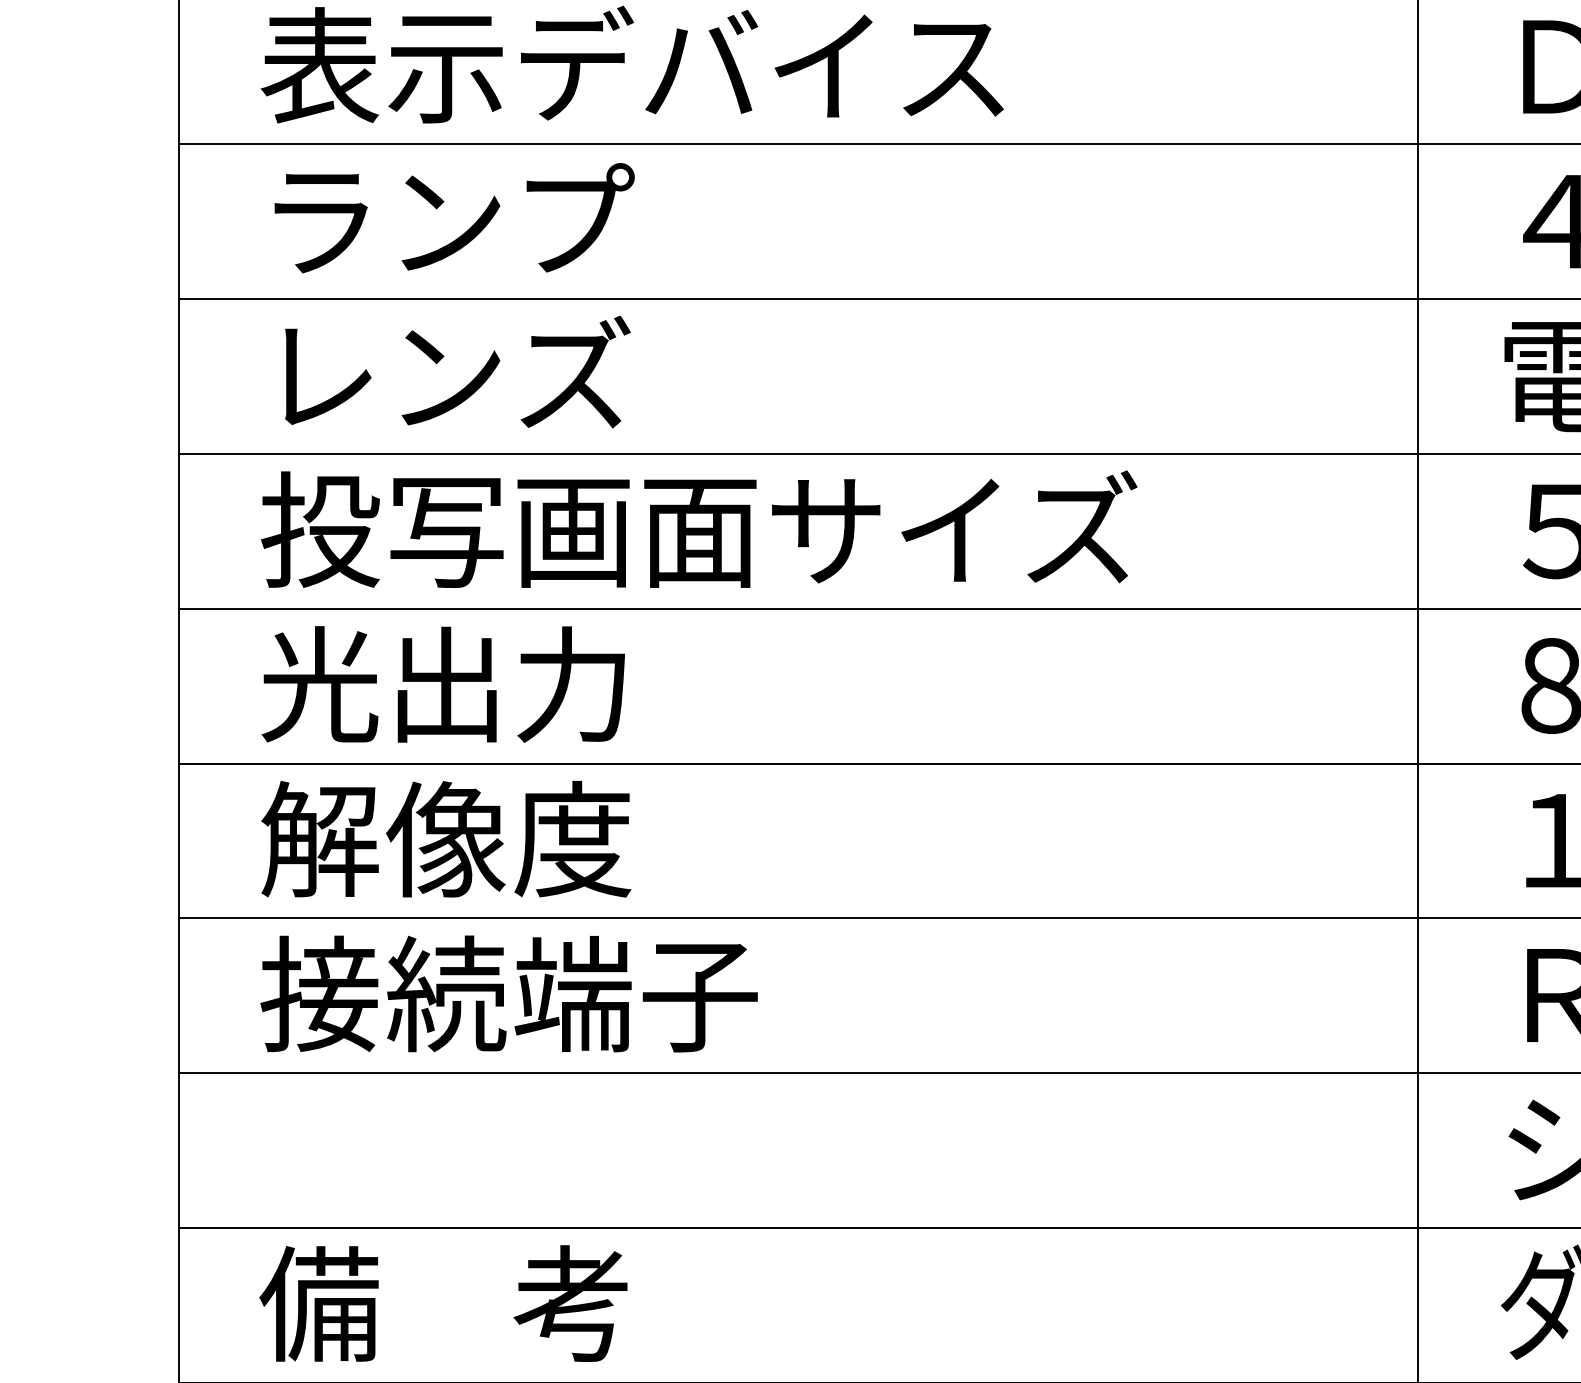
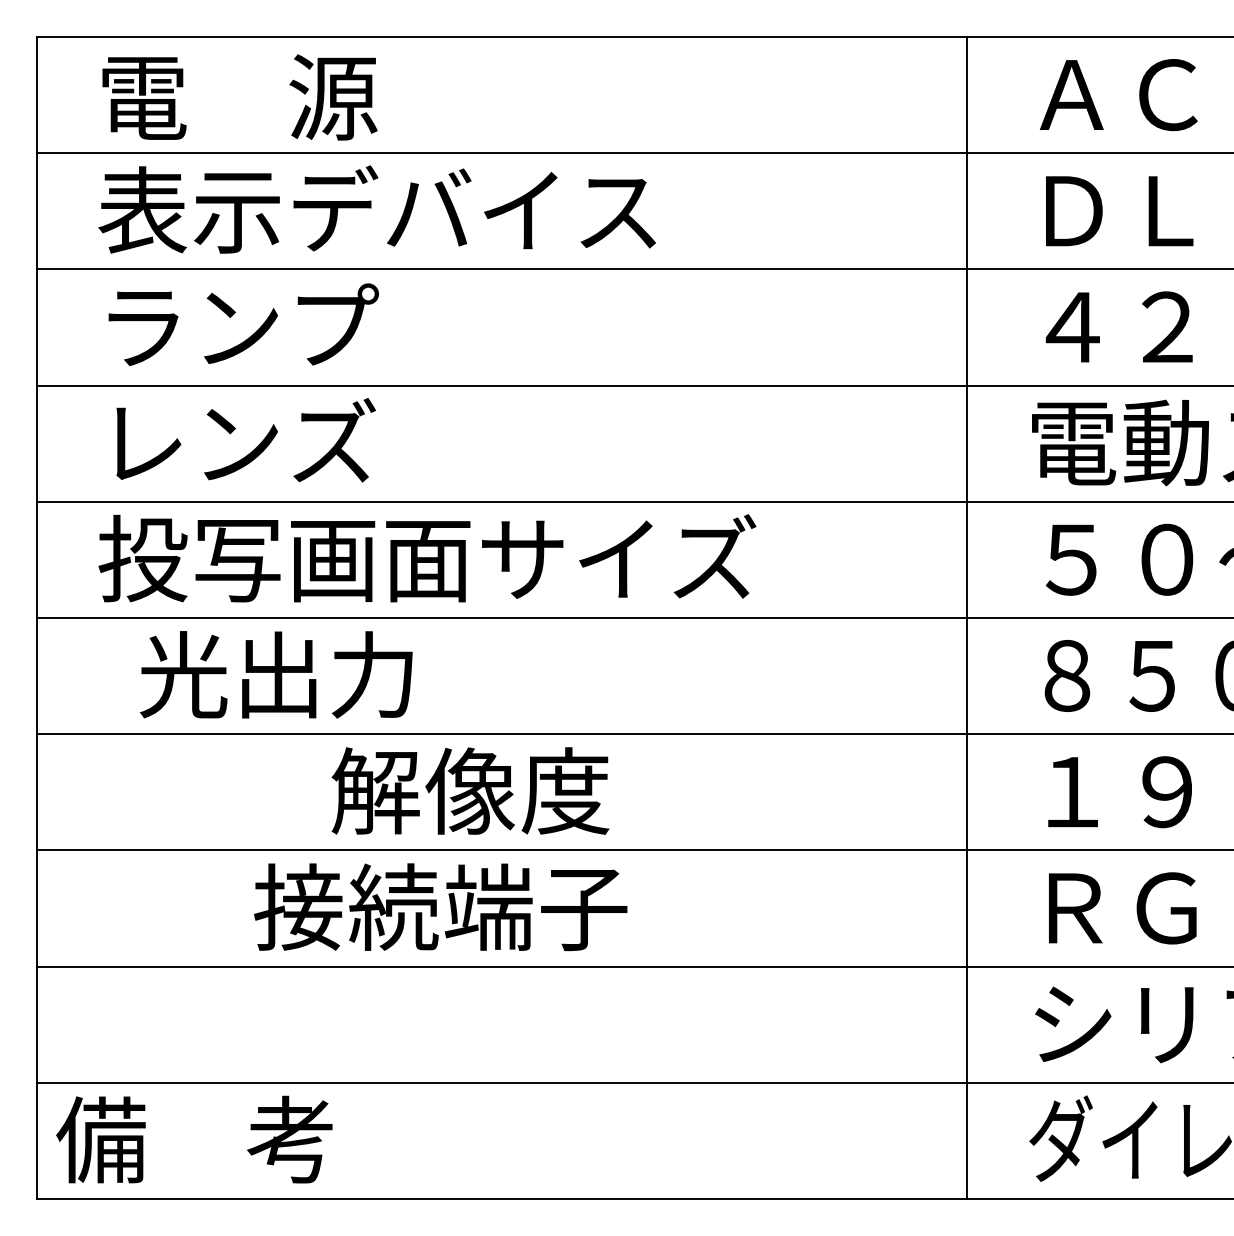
text: (442, 684) -> (275, 674), moved
text: (446, 838) -> (470, 790), moved
text: (508, 994) -> (440, 907), moved
text: (443, 1303) -> (194, 1139), moved

